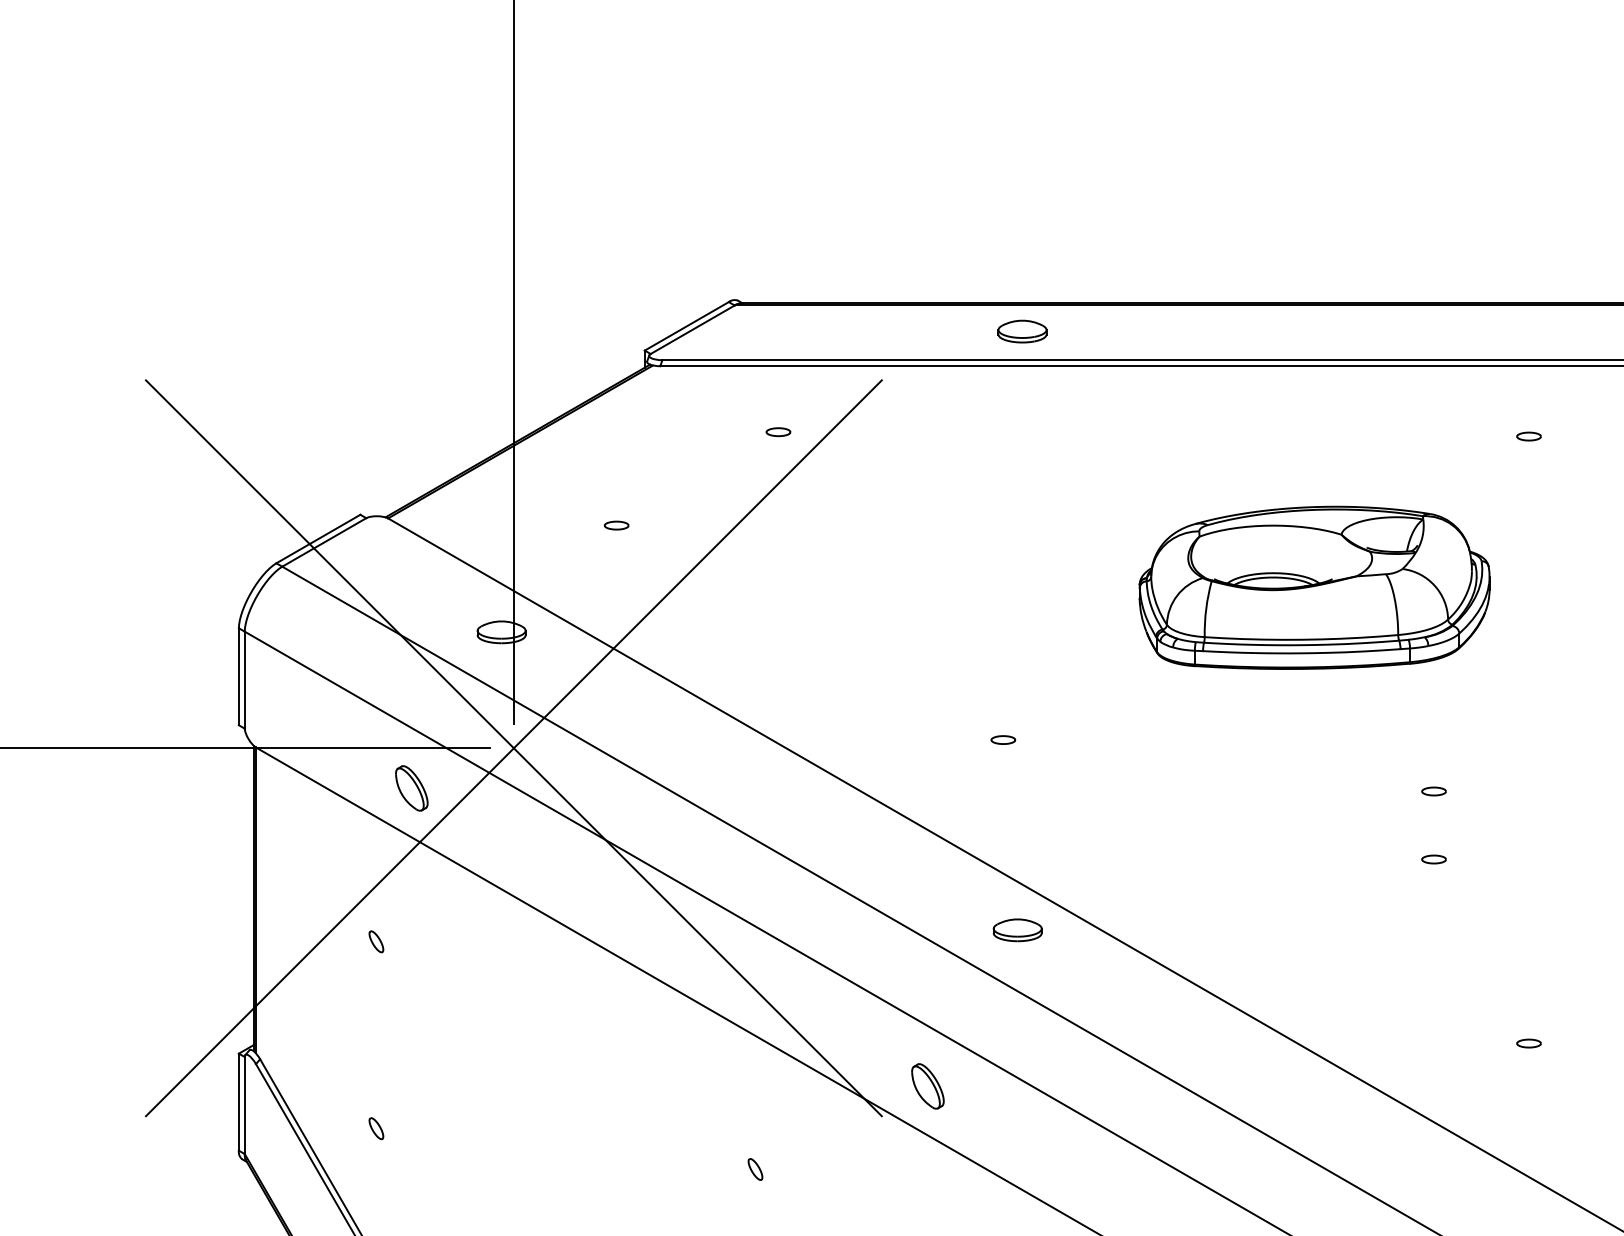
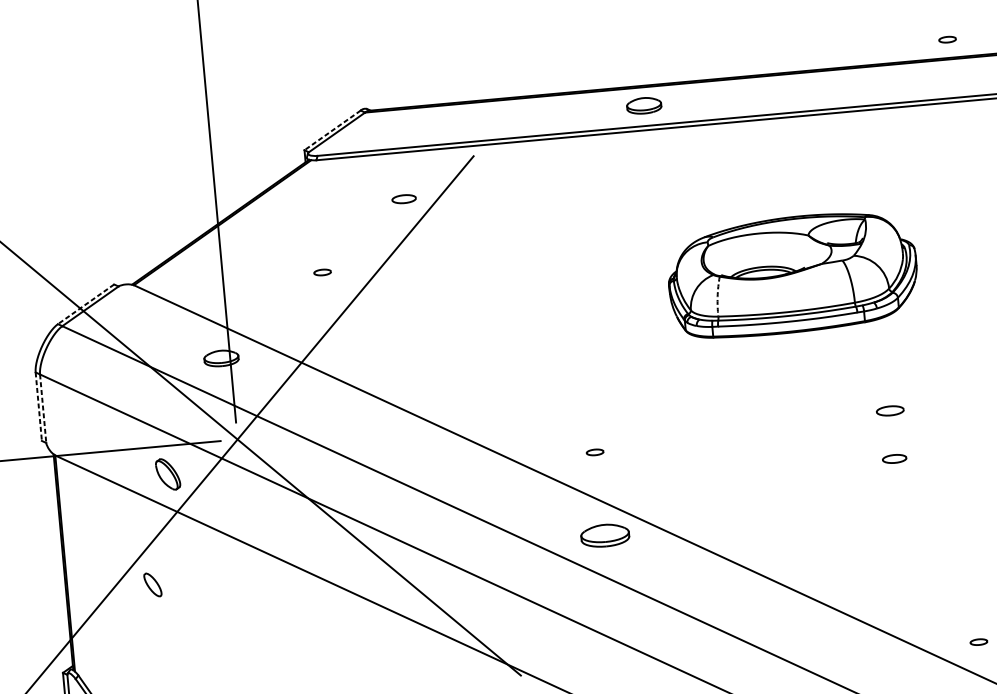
line: (686, 326) -> (332, 130), solid -> dashed
part: (1022, 331) -> (644, 105), moved
part: (778, 432) -> (404, 199), size x1.4
part: (1528, 436) -> (947, 39), moved
part: (616, 525) -> (322, 272), moved
line: (318, 539) -> (86, 304), solid -> dashed
arc: (1206, 608) -> (717, 296), solid -> dashed
line: (238, 676) -> (38, 406), solid -> dashed
line: (244, 680) -> (42, 408), solid -> dashed
part: (1003, 739) -> (595, 452), moved
part: (1433, 791) -> (889, 410), size x1.6
part: (1433, 859) -> (894, 458), size x1.4
part: (1017, 930) -> (605, 535), size x1.4
part: (376, 941) -> (152, 584), size x1.6
part: (1528, 1043) -> (978, 642), moved
part: (927, 1086) -> (551, 651), removed

